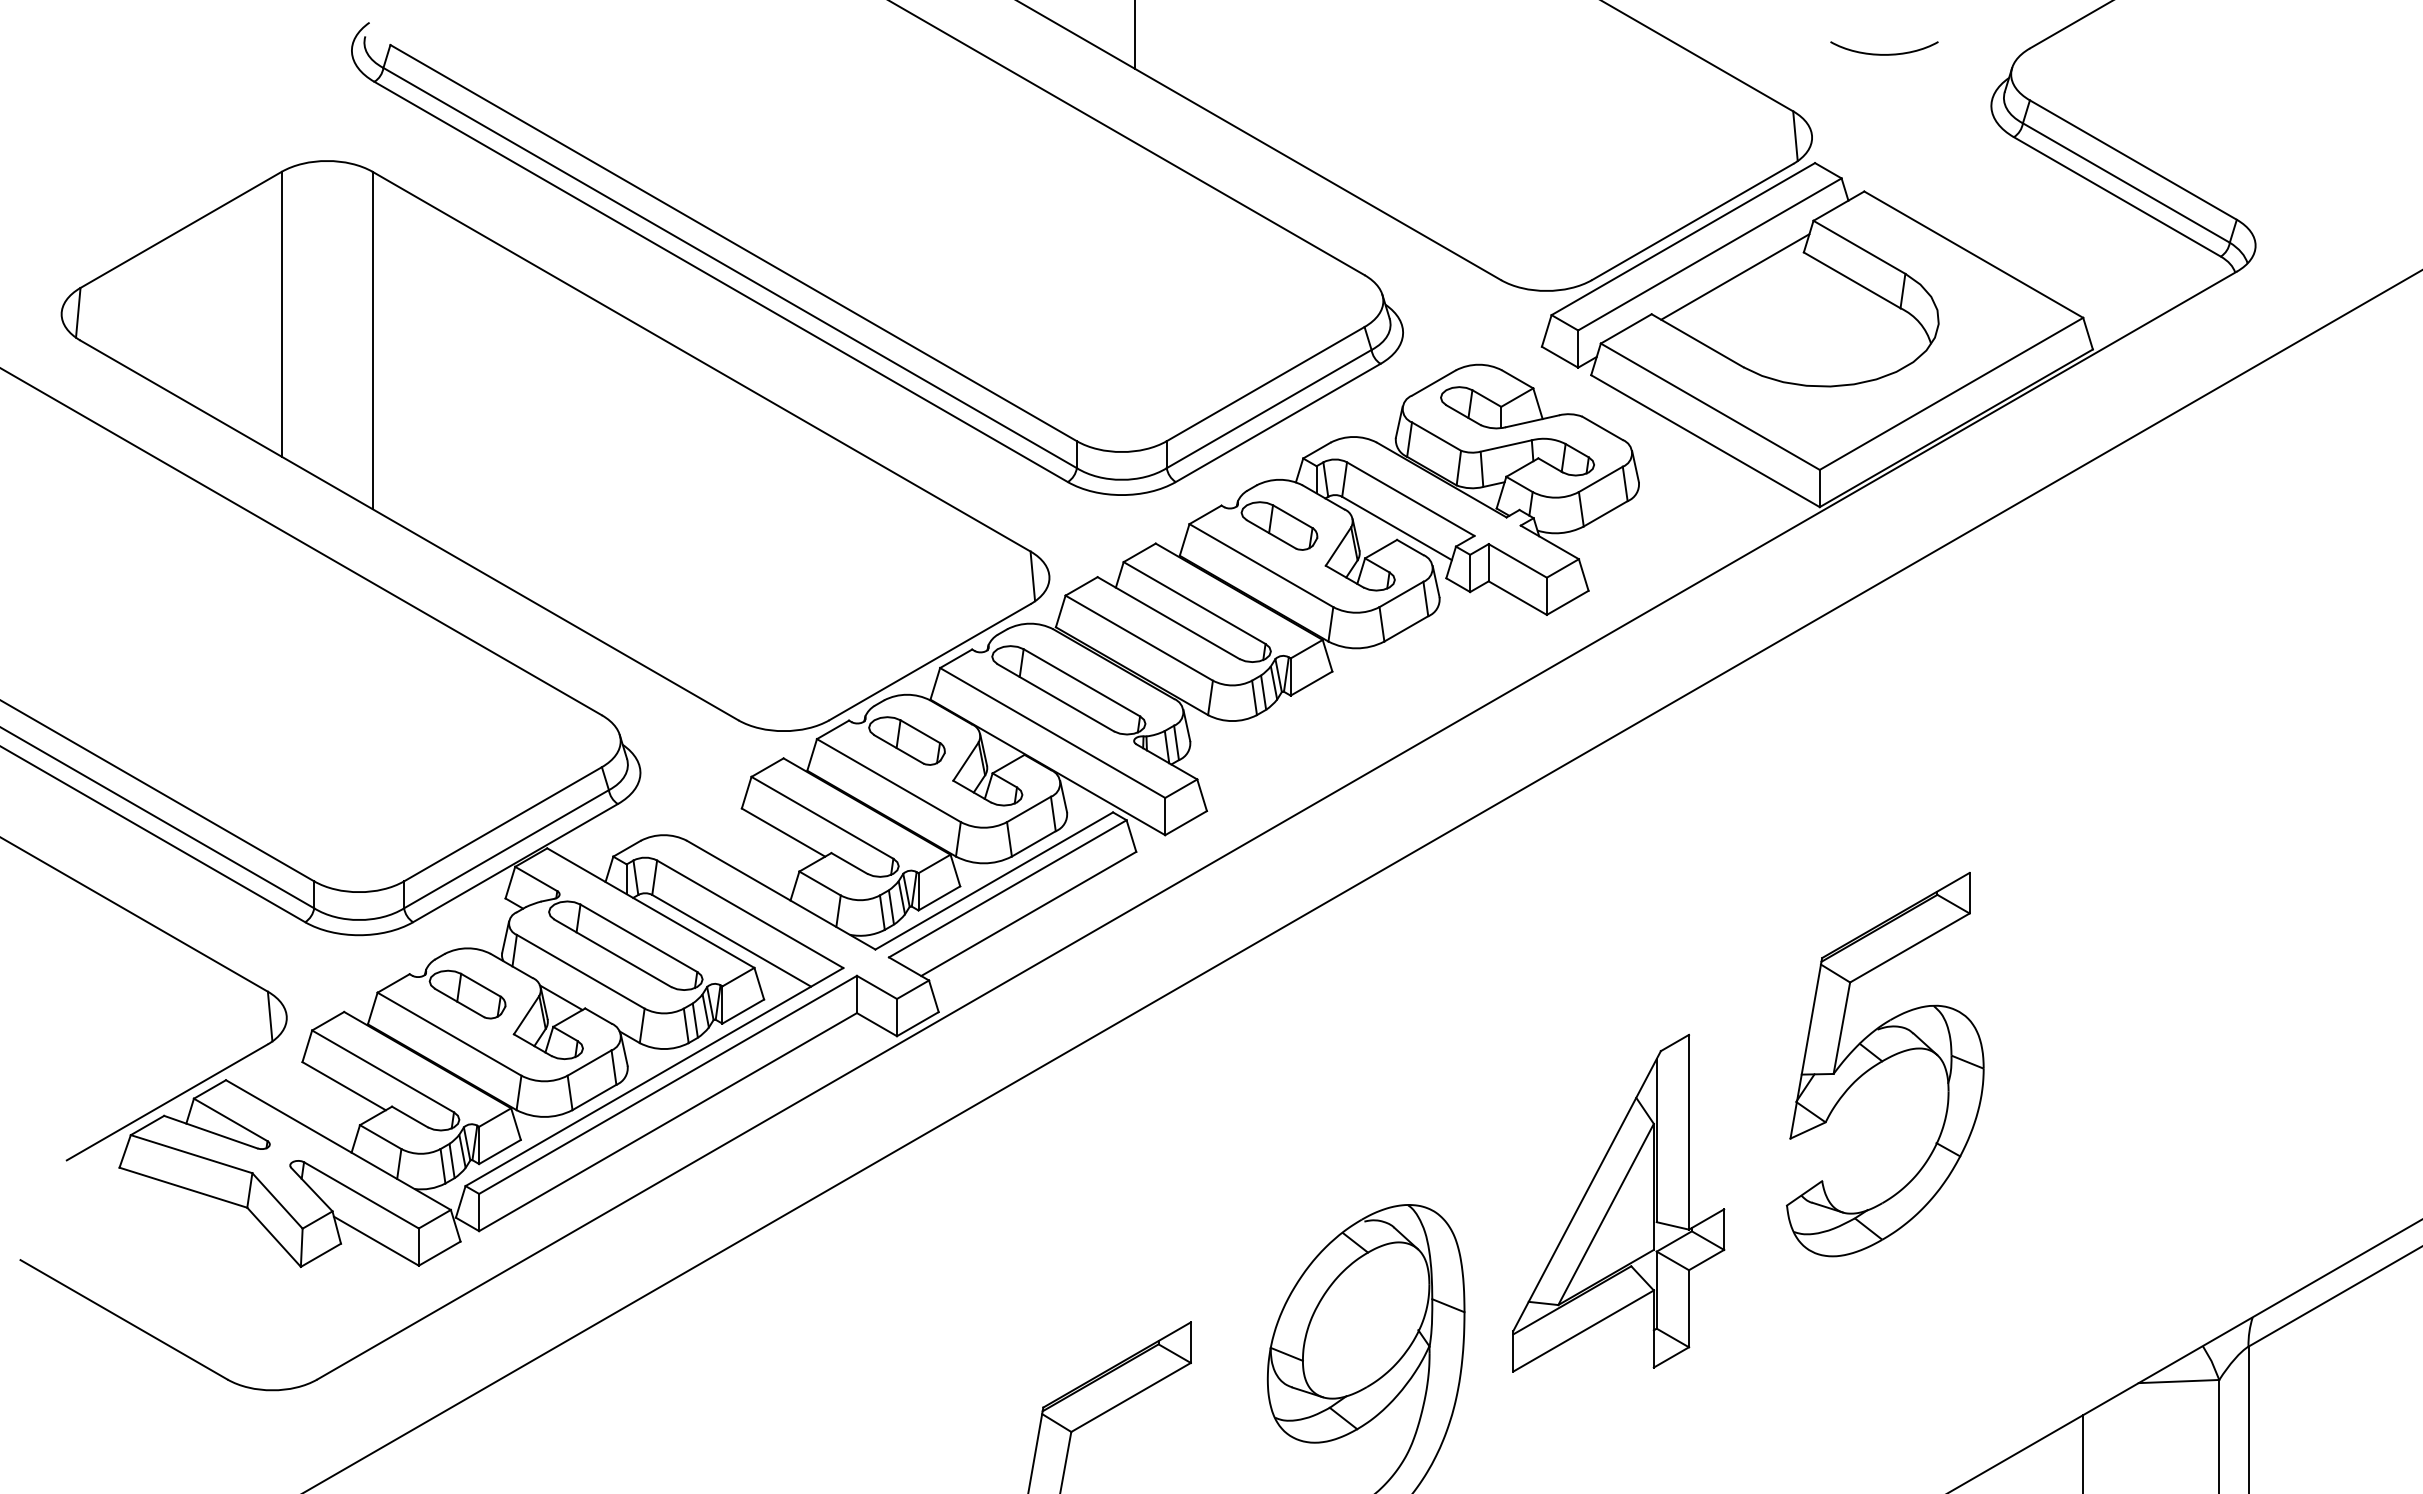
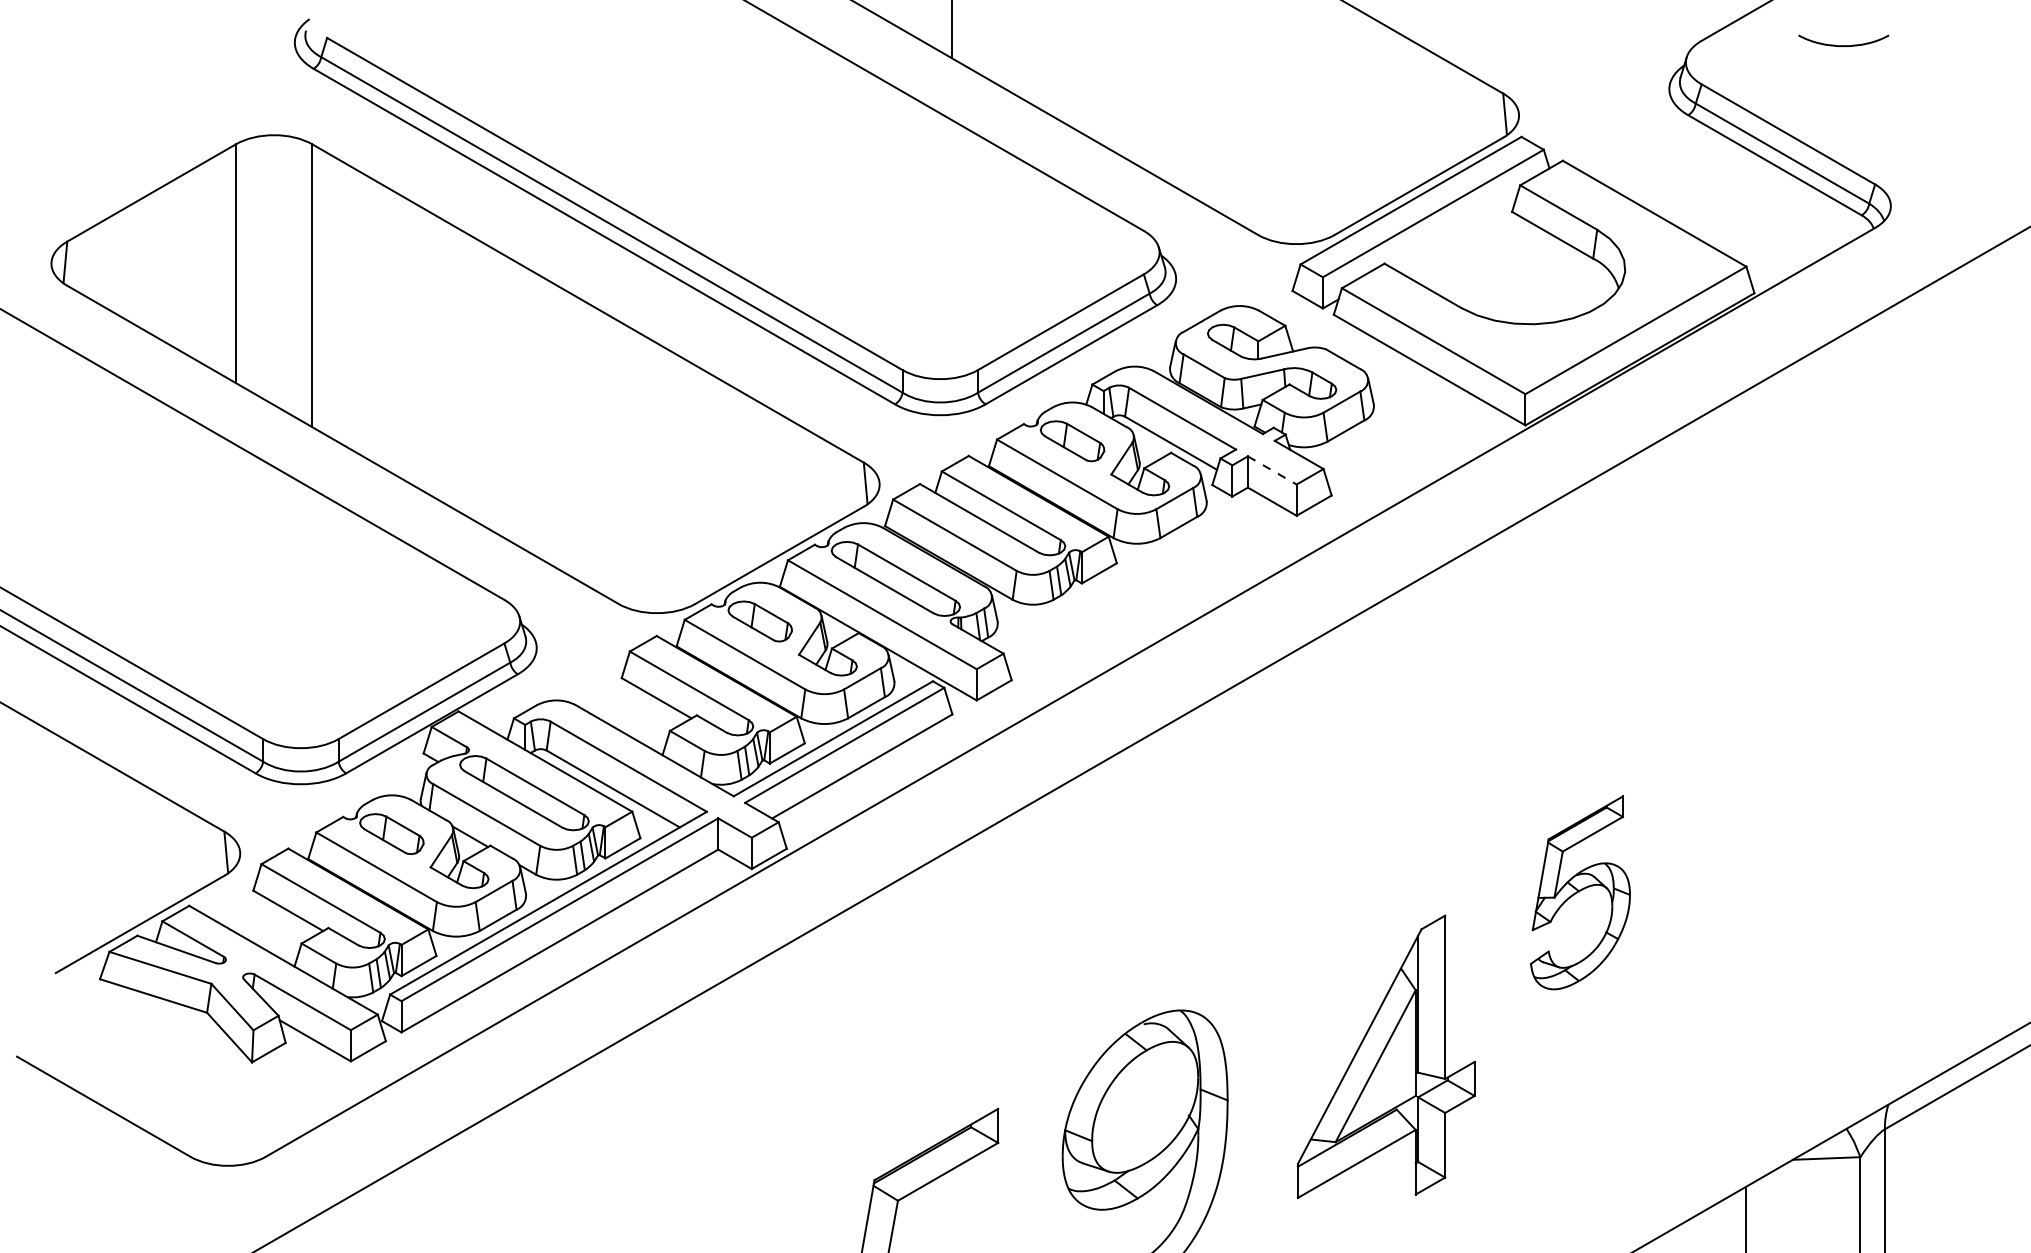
curve: (1884, 54) -> (1843, 45), moved
line: (1735, 276) -> (1454, 232), removed
line: (1517, 560) -> (1272, 470), solid -> dashed
part: (1885, 1064) -> (1580, 892), size x0.6
part: (1618, 1202) -> (1386, 1056), moved

